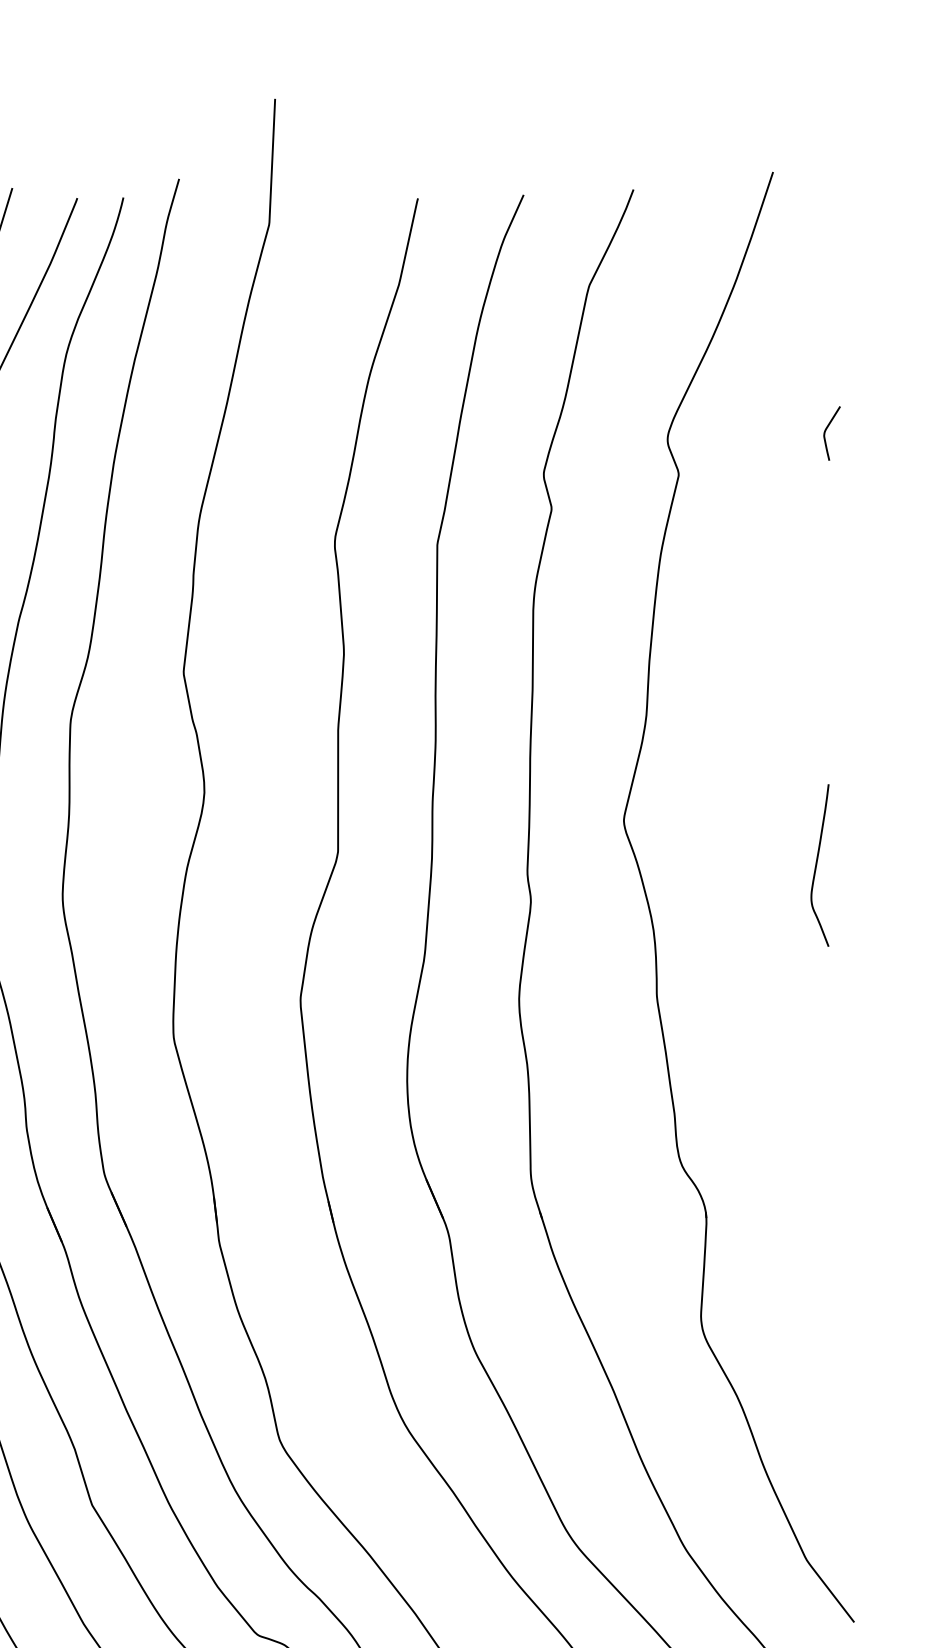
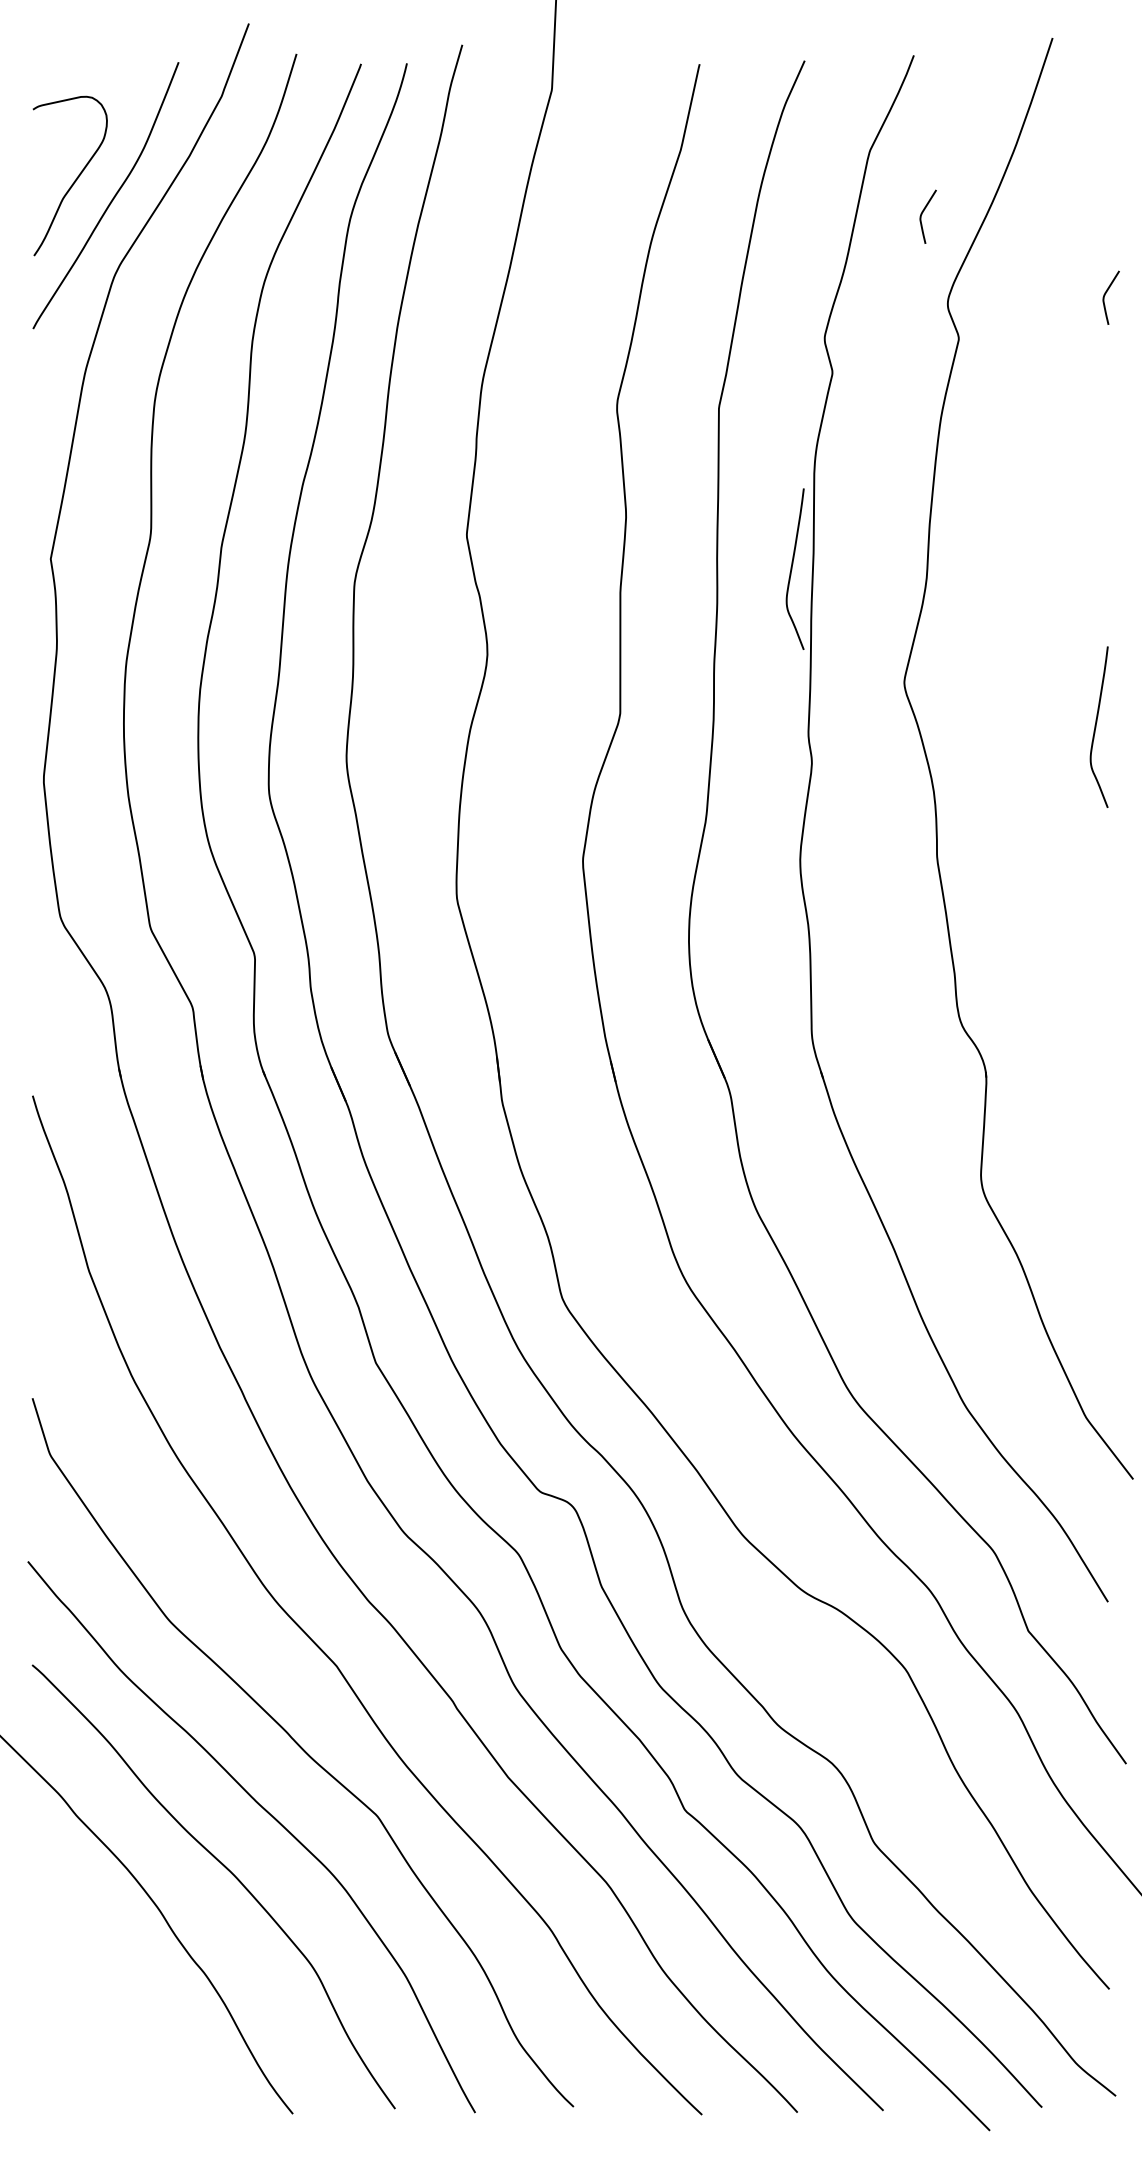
curve: (642, 349) -> (922, 214), added
curve: (511, 705) -> (792, 568), added

